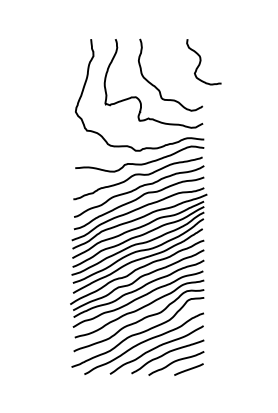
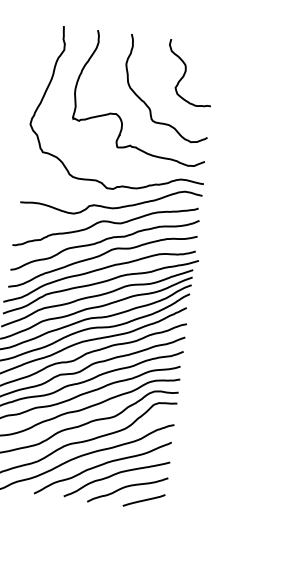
curve: (201, 61) -> (186, 72), moved

